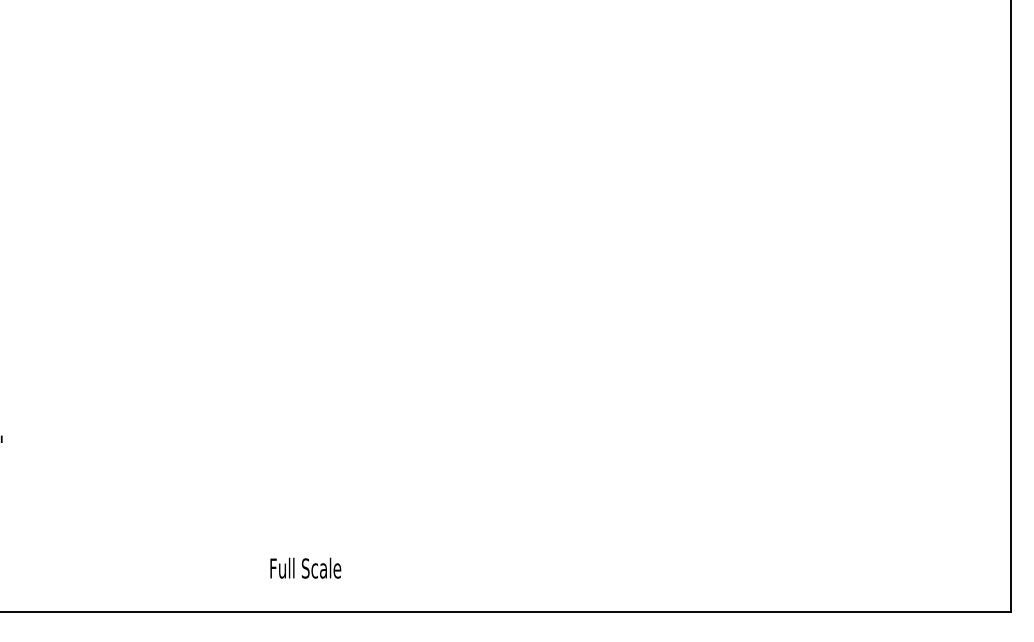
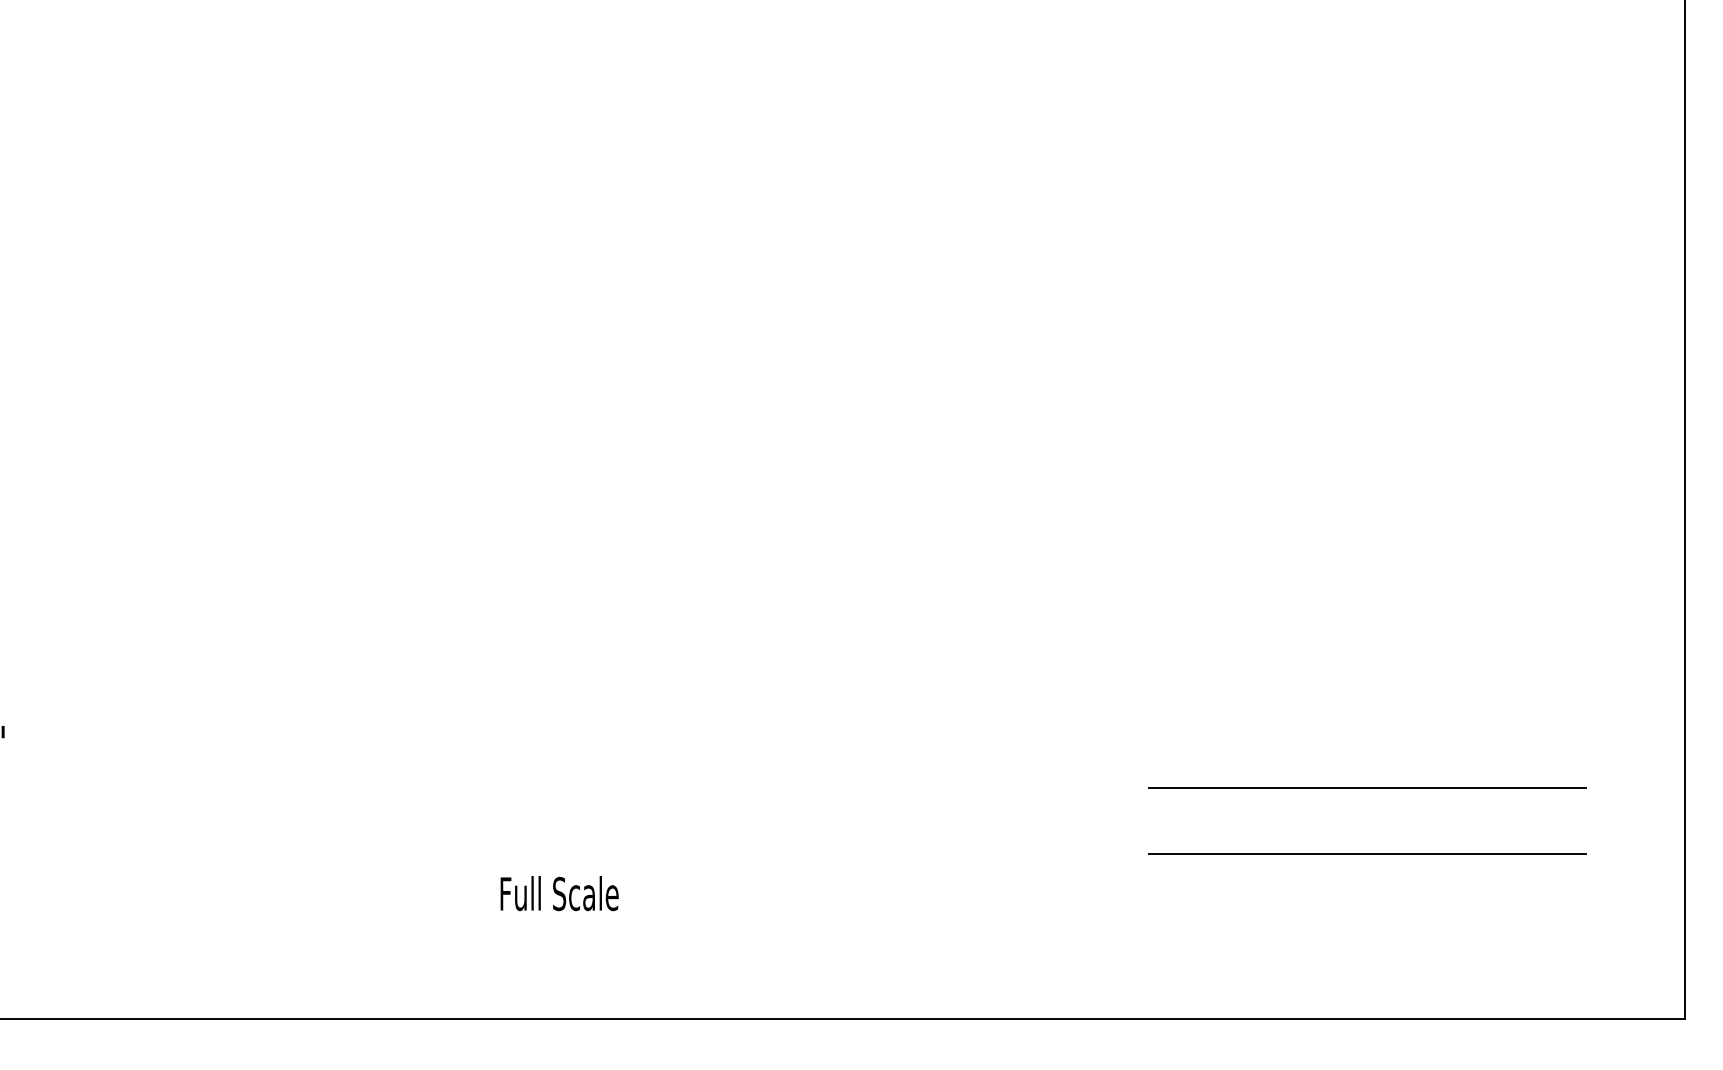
line: (820, 472) -> (1367, 787), added
line: (820, 512) -> (1367, 854), added
text: (305, 567) -> (559, 892), moved

